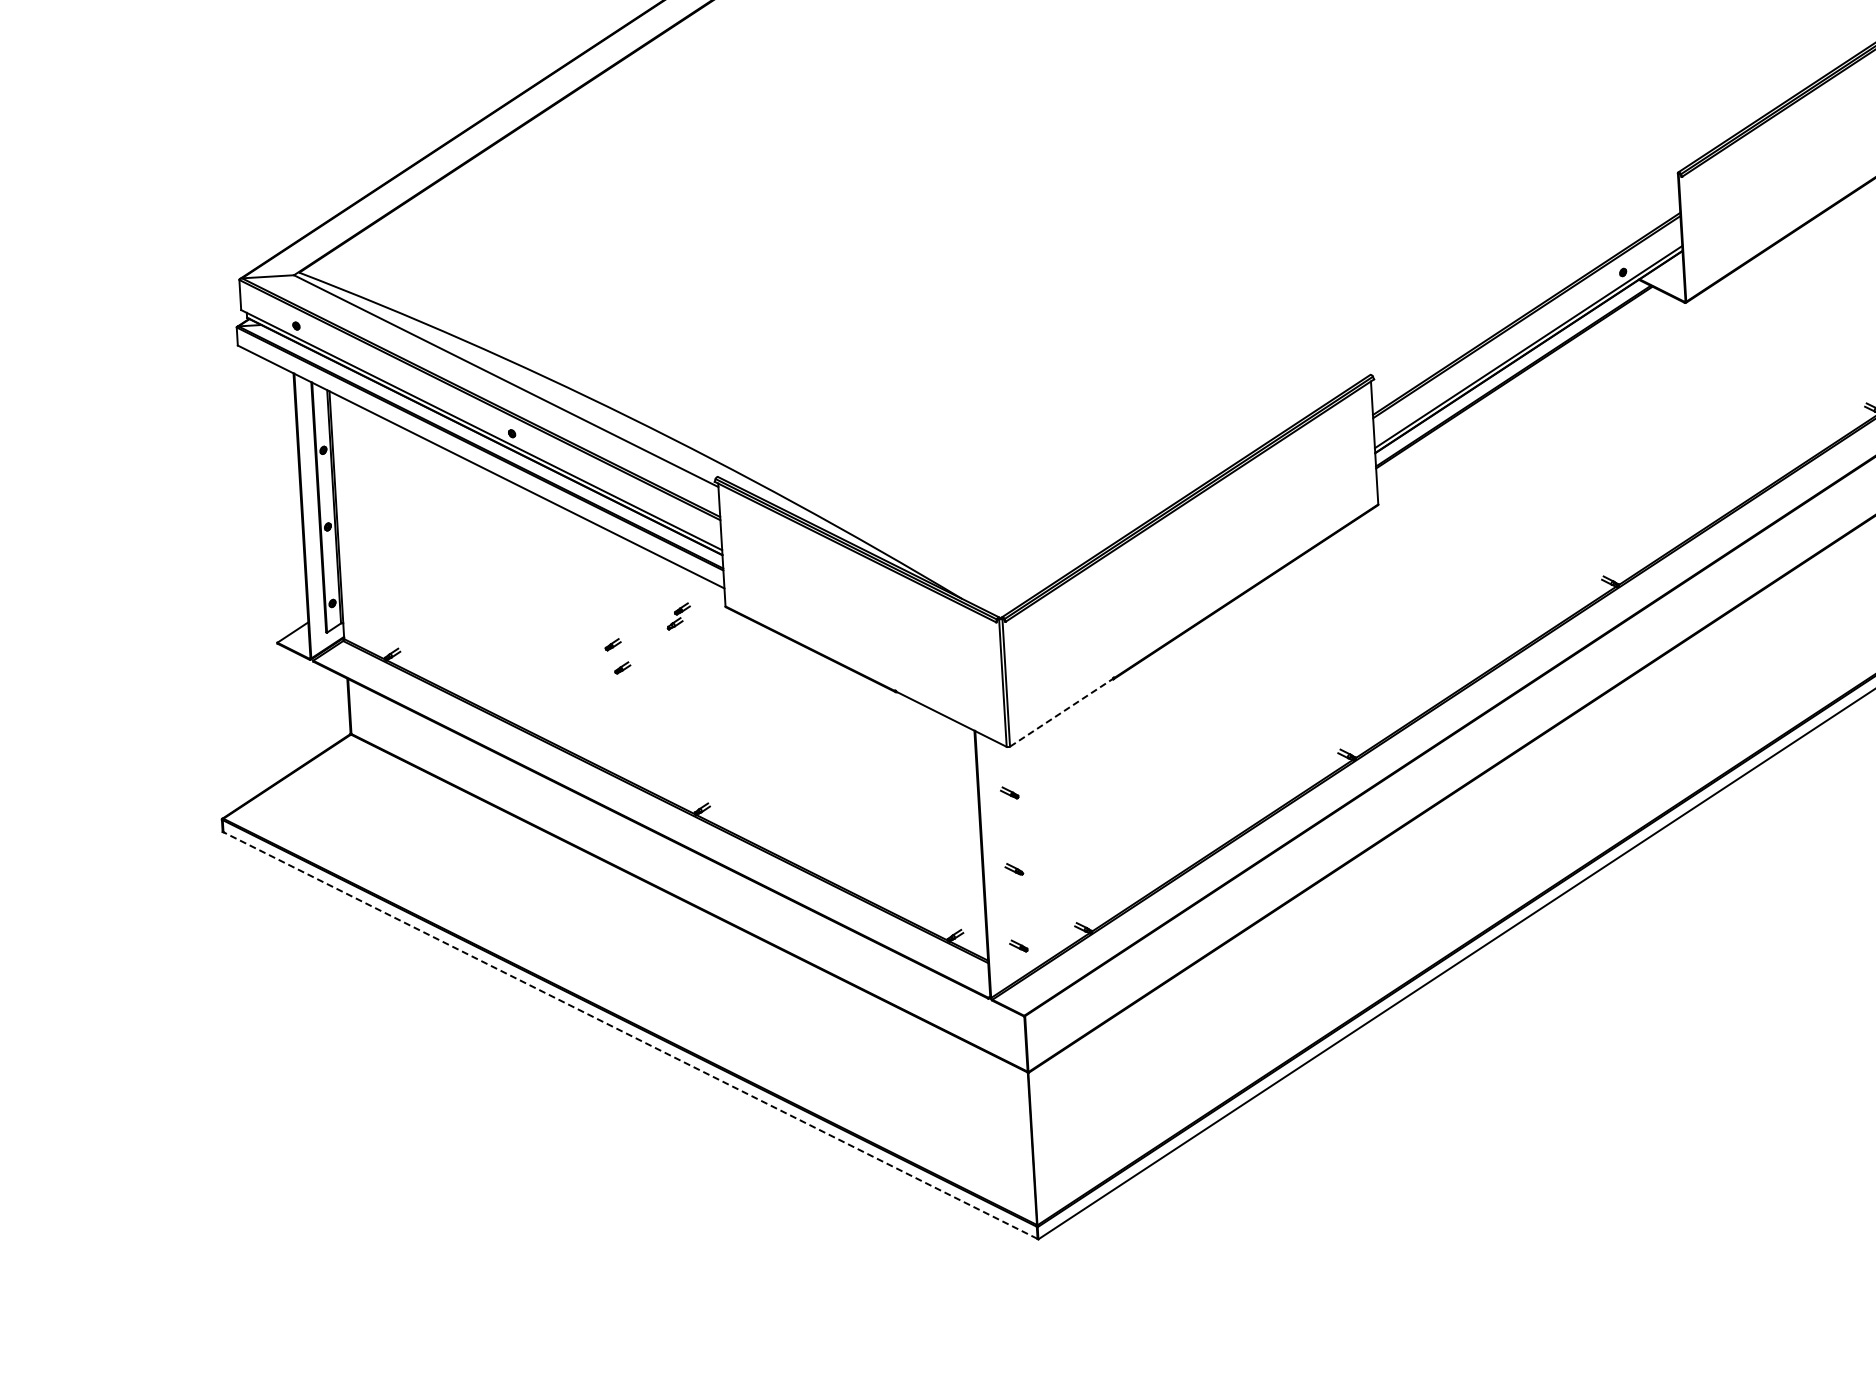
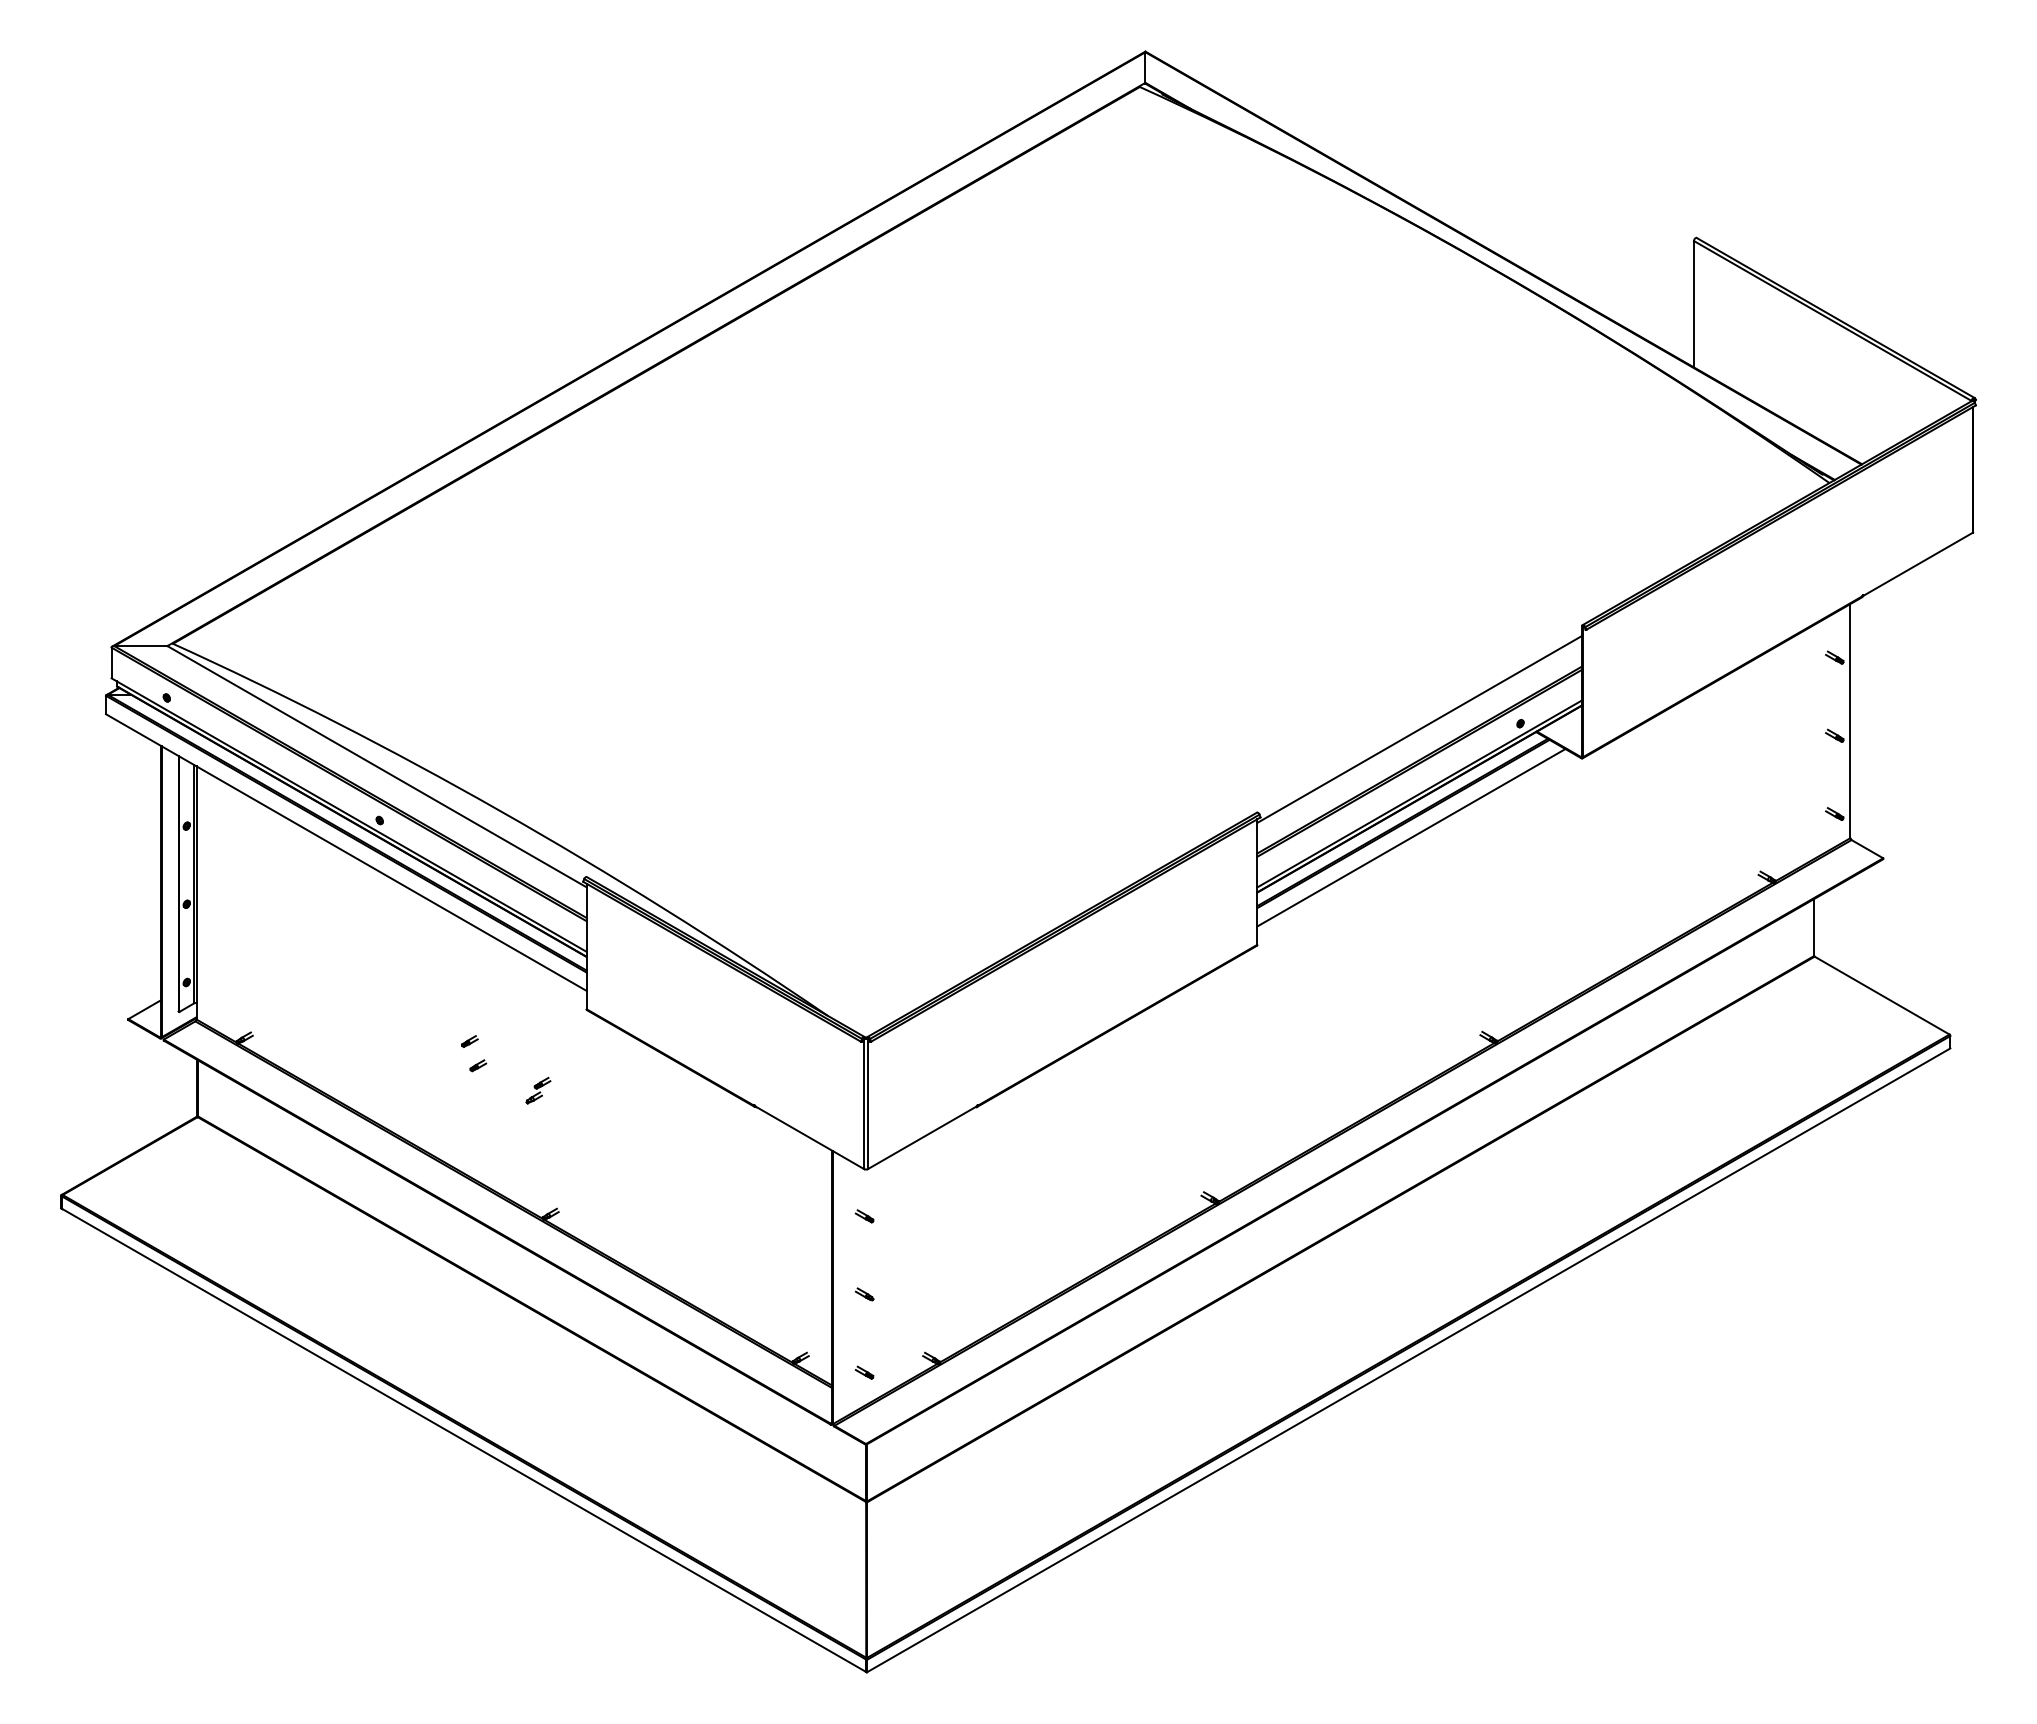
line: (1524, 283) -> (1419, 728), added
line: (1523, 390) -> (1411, 837), added
part: (678, 616) -> (538, 1090), moved
line: (1061, 712) -> (922, 1137), dashed -> solid
line: (630, 1035) -> (463, 1440), dashed -> solid

